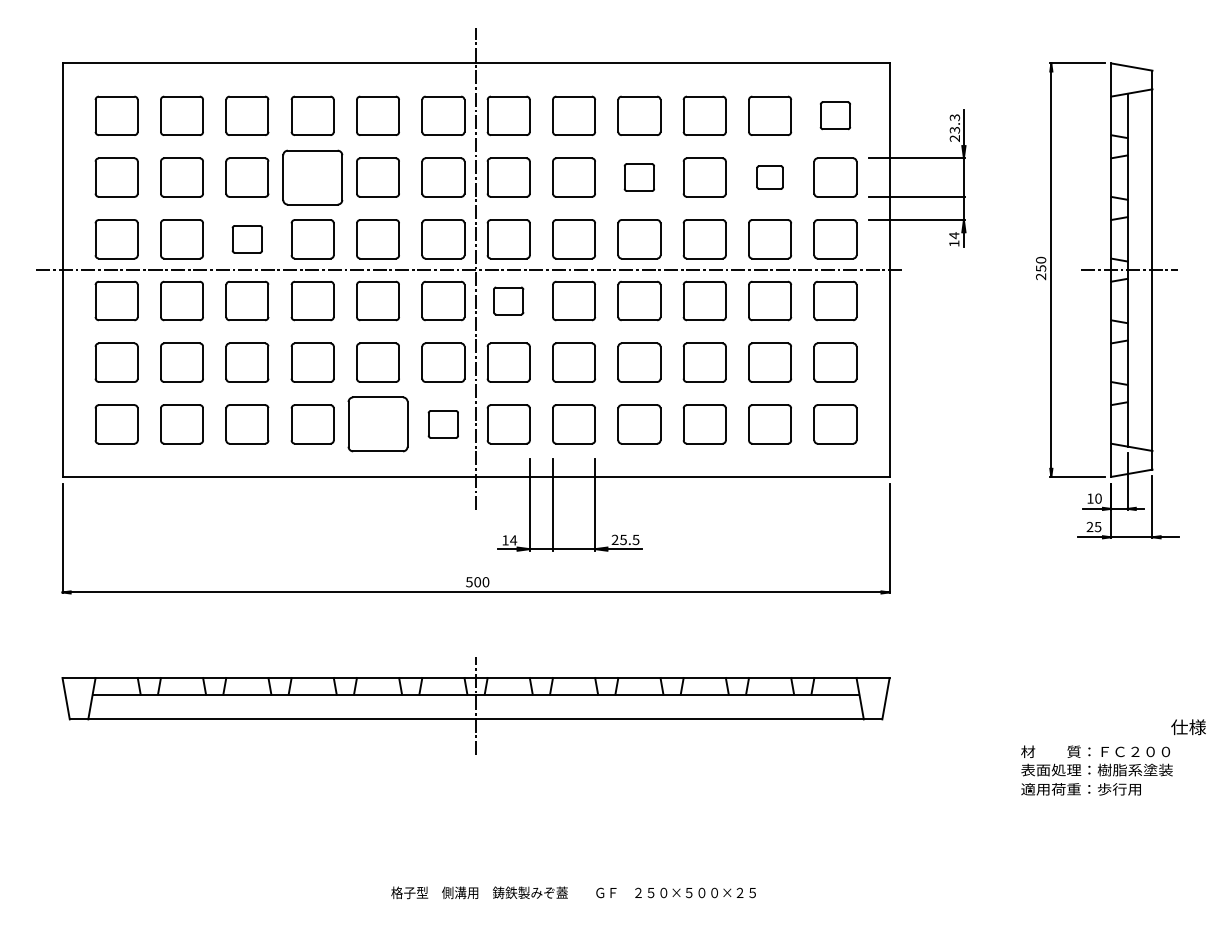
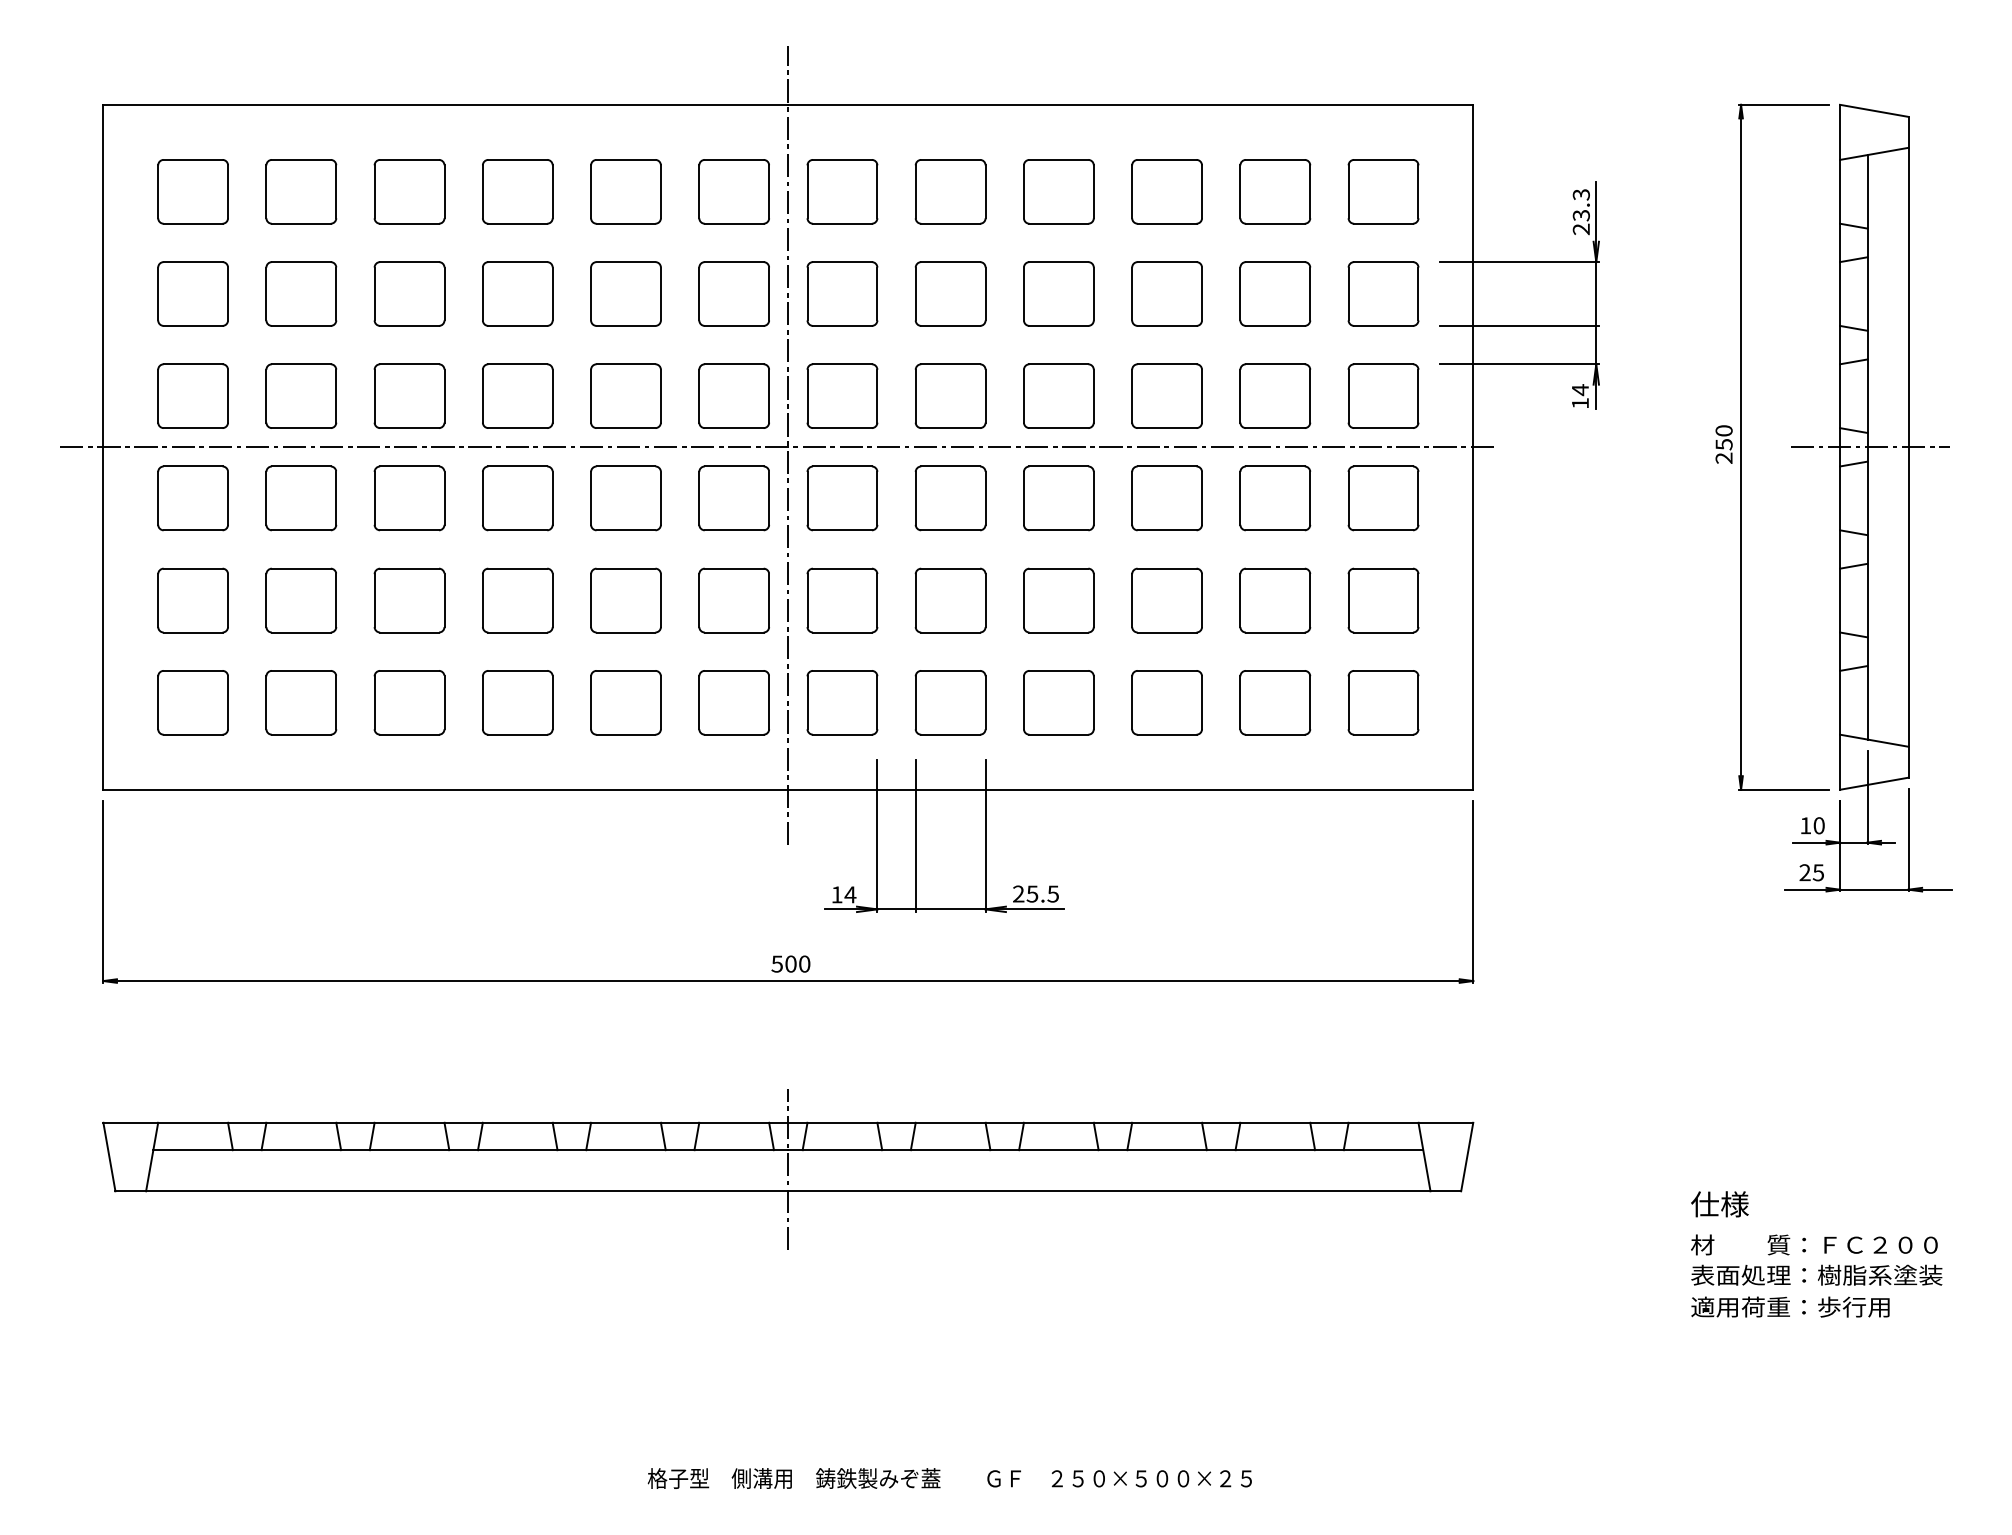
part: (835, 115) -> (1383, 191), size x1.43
part: (312, 177) -> (517, 293), size x0.71
part: (639, 177) -> (1058, 293), size x1.43
part: (769, 177) -> (1274, 293), size x1.67
part: (247, 239) -> (409, 396), size x1.43
part: (508, 300) -> (842, 497), size x1.43
part: (377, 424) -> (625, 702), size x0.71
part: (443, 424) -> (734, 702), size x1.43
text: (1188, 727) -> (1719, 1204), moved

